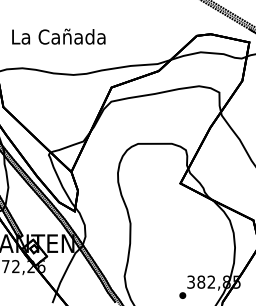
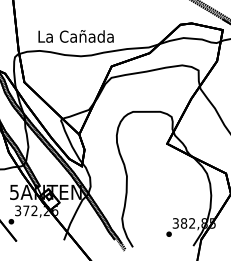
text: (58, 36) -> (75, 36), moved

